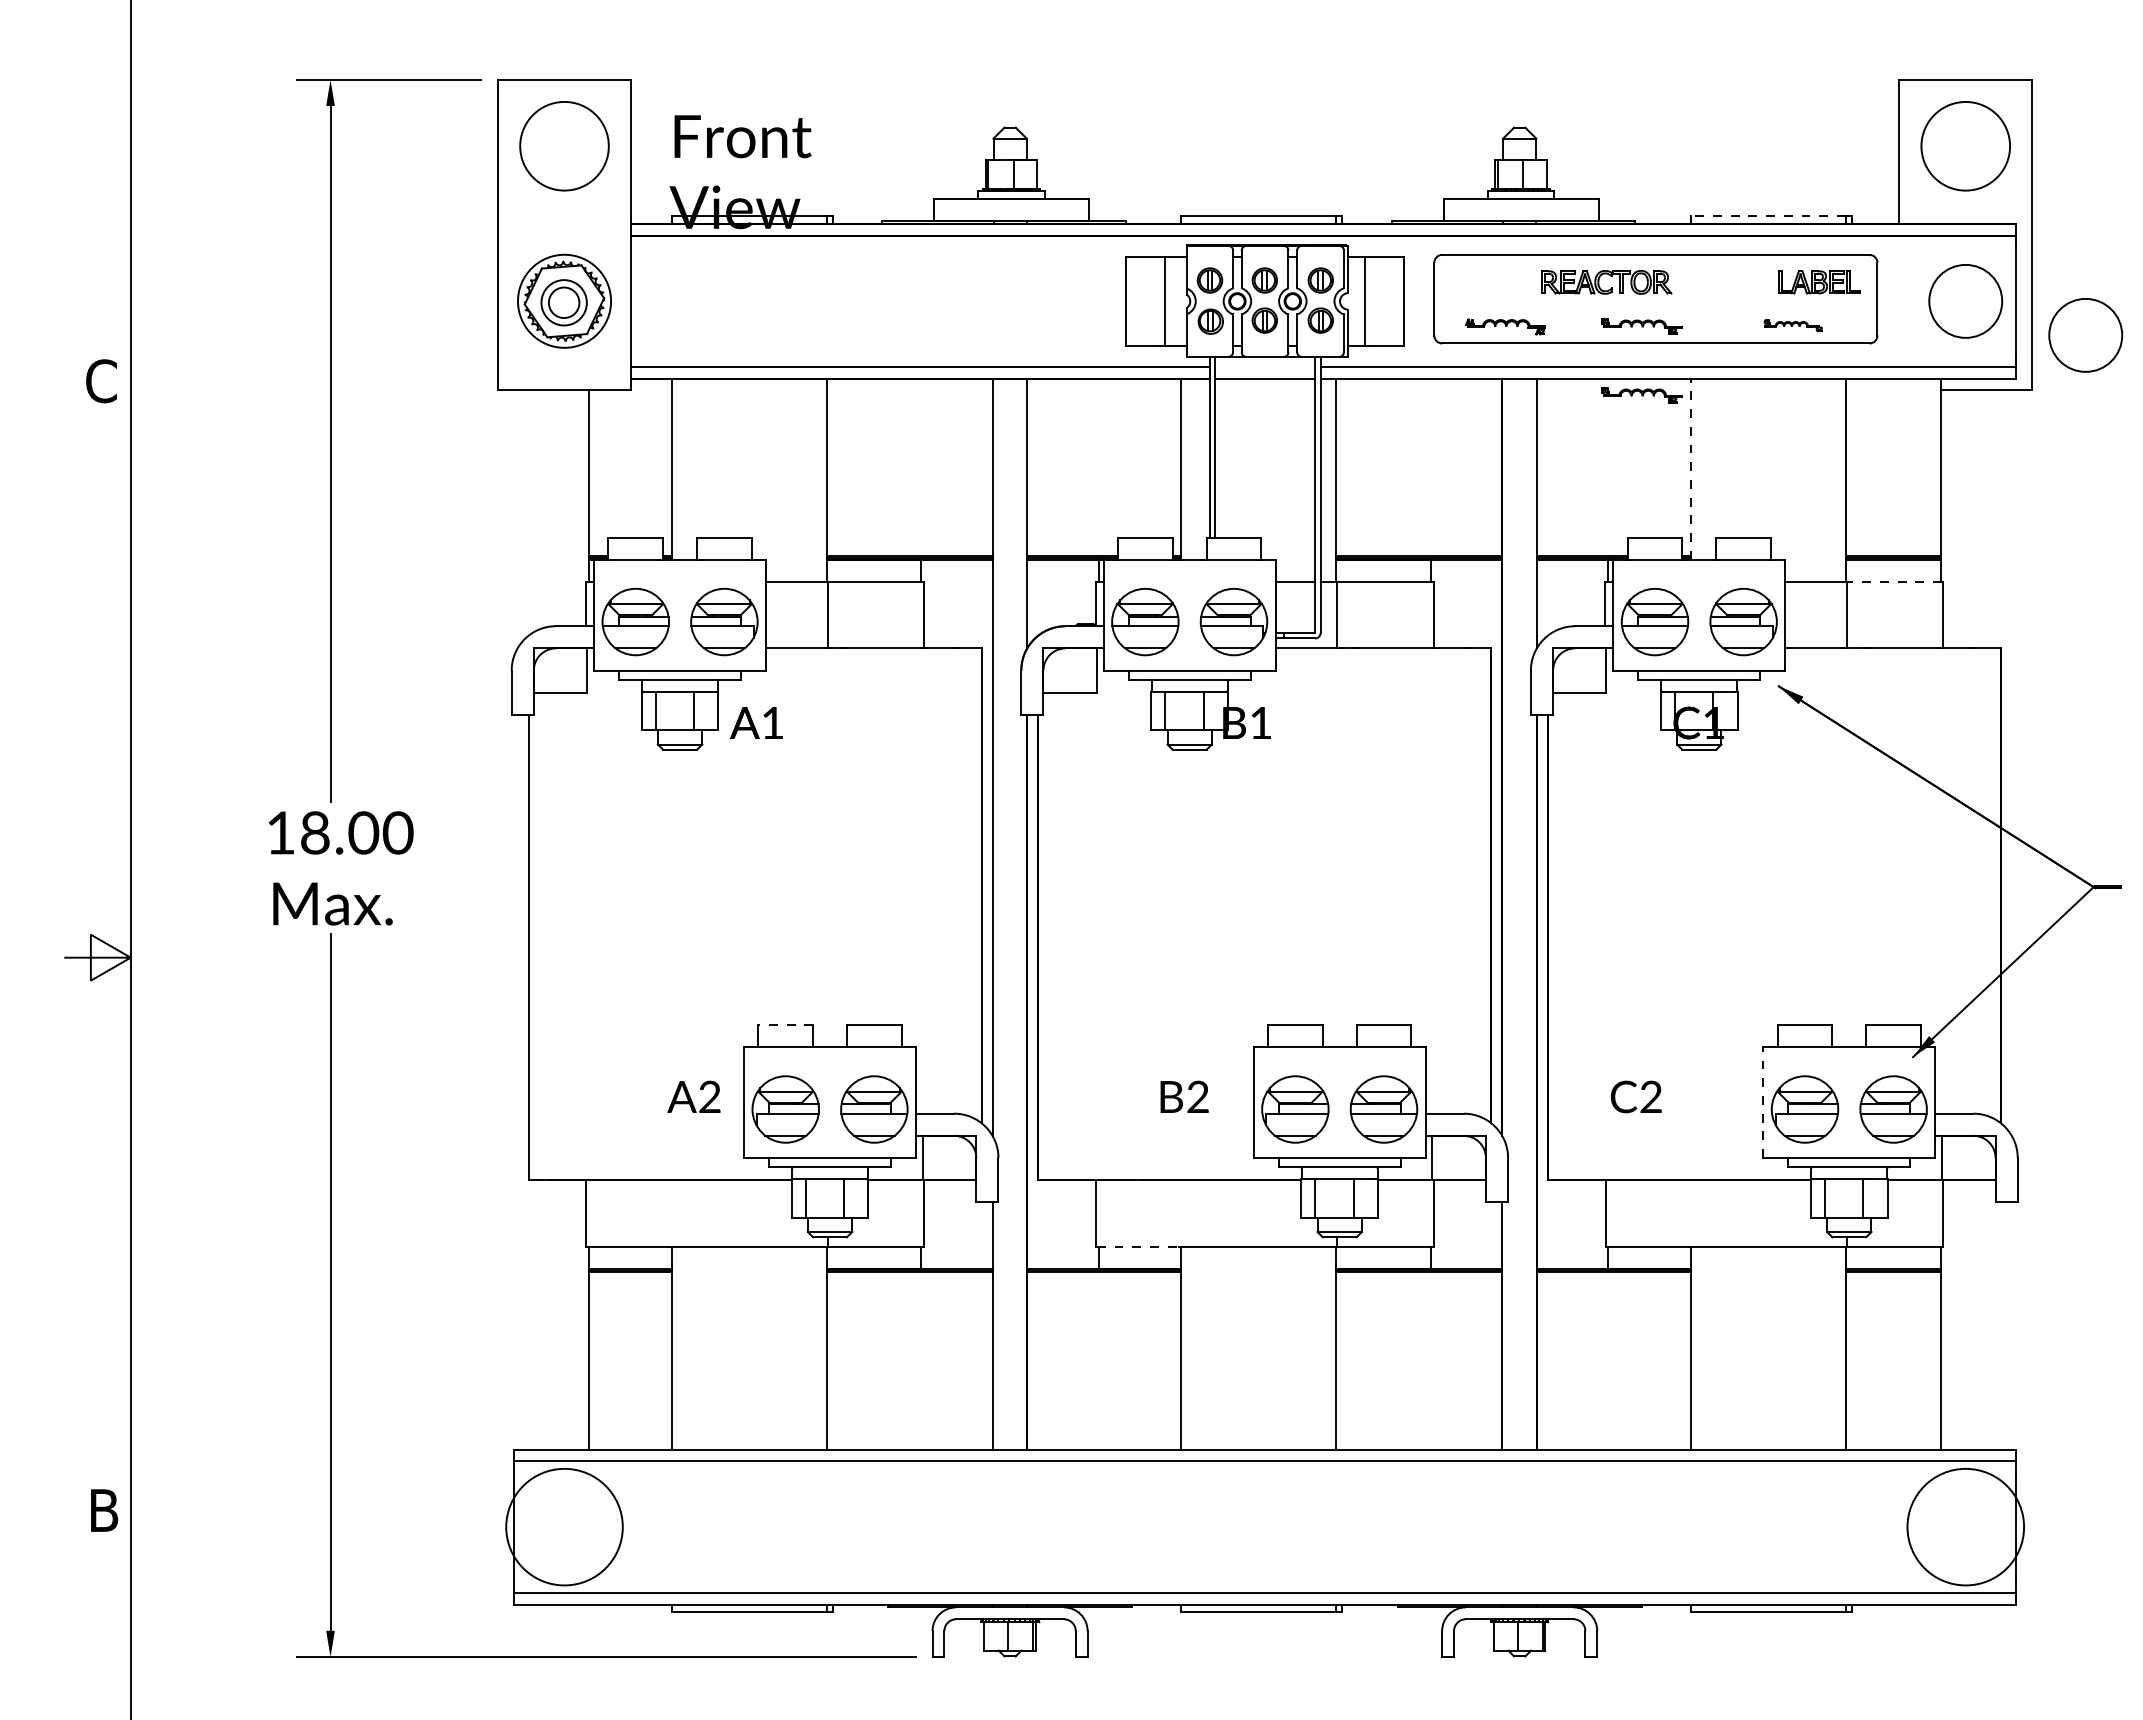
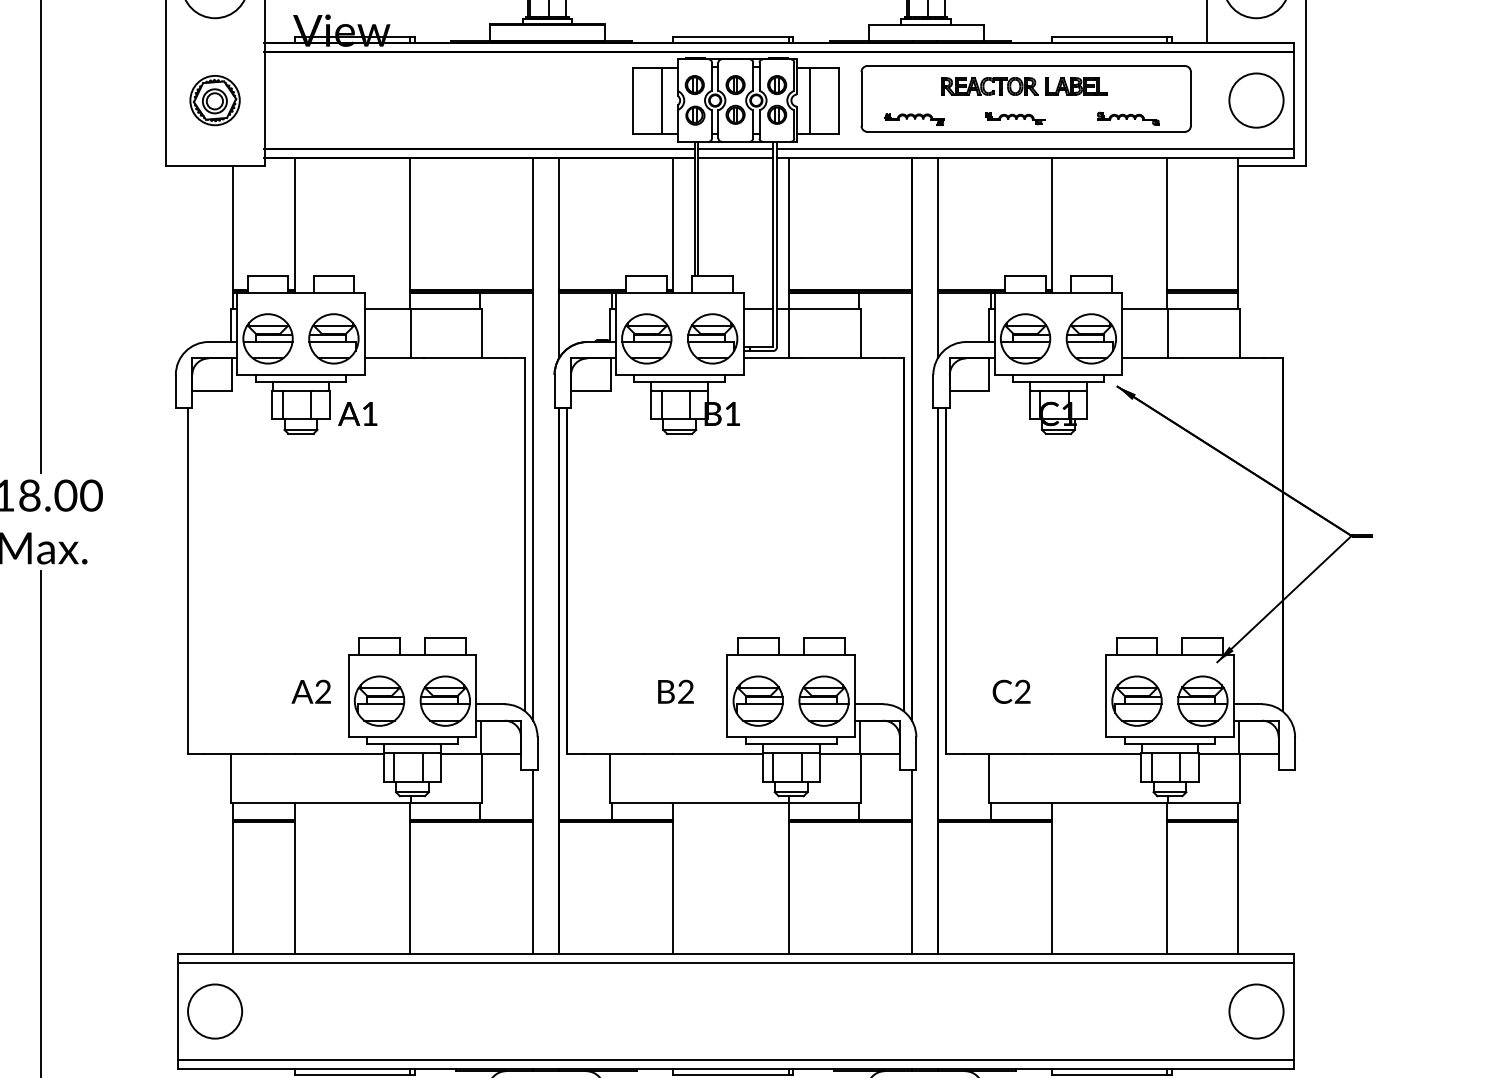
line: (1768, 216) -> (1109, 37), dashed -> solid
part: (1819, 282) -> (1076, 86), moved
part: (564, 301) -> (215, 100), size x0.71
part: (1793, 325) -> (1128, 118), size x1.43
circle: (2085, 335) -> (1345, 125), removed
line: (1264, 367) -> (735, 149), added
part: (1641, 394) -> (1015, 169), removed
line: (1690, 468) -> (1051, 224), dashed -> solid
line: (1894, 581) -> (1203, 308), dashed -> solid
line: (785, 1025) -> (379, 638), dashed -> solid
line: (1763, 1102) -> (1106, 695), dashed -> solid
line: (1138, 1246) -> (641, 802), dashed -> solid
circle: (564, 1526) -> (215, 1011), size x0.62
circle: (1965, 1526) -> (1256, 1011), size x0.62

